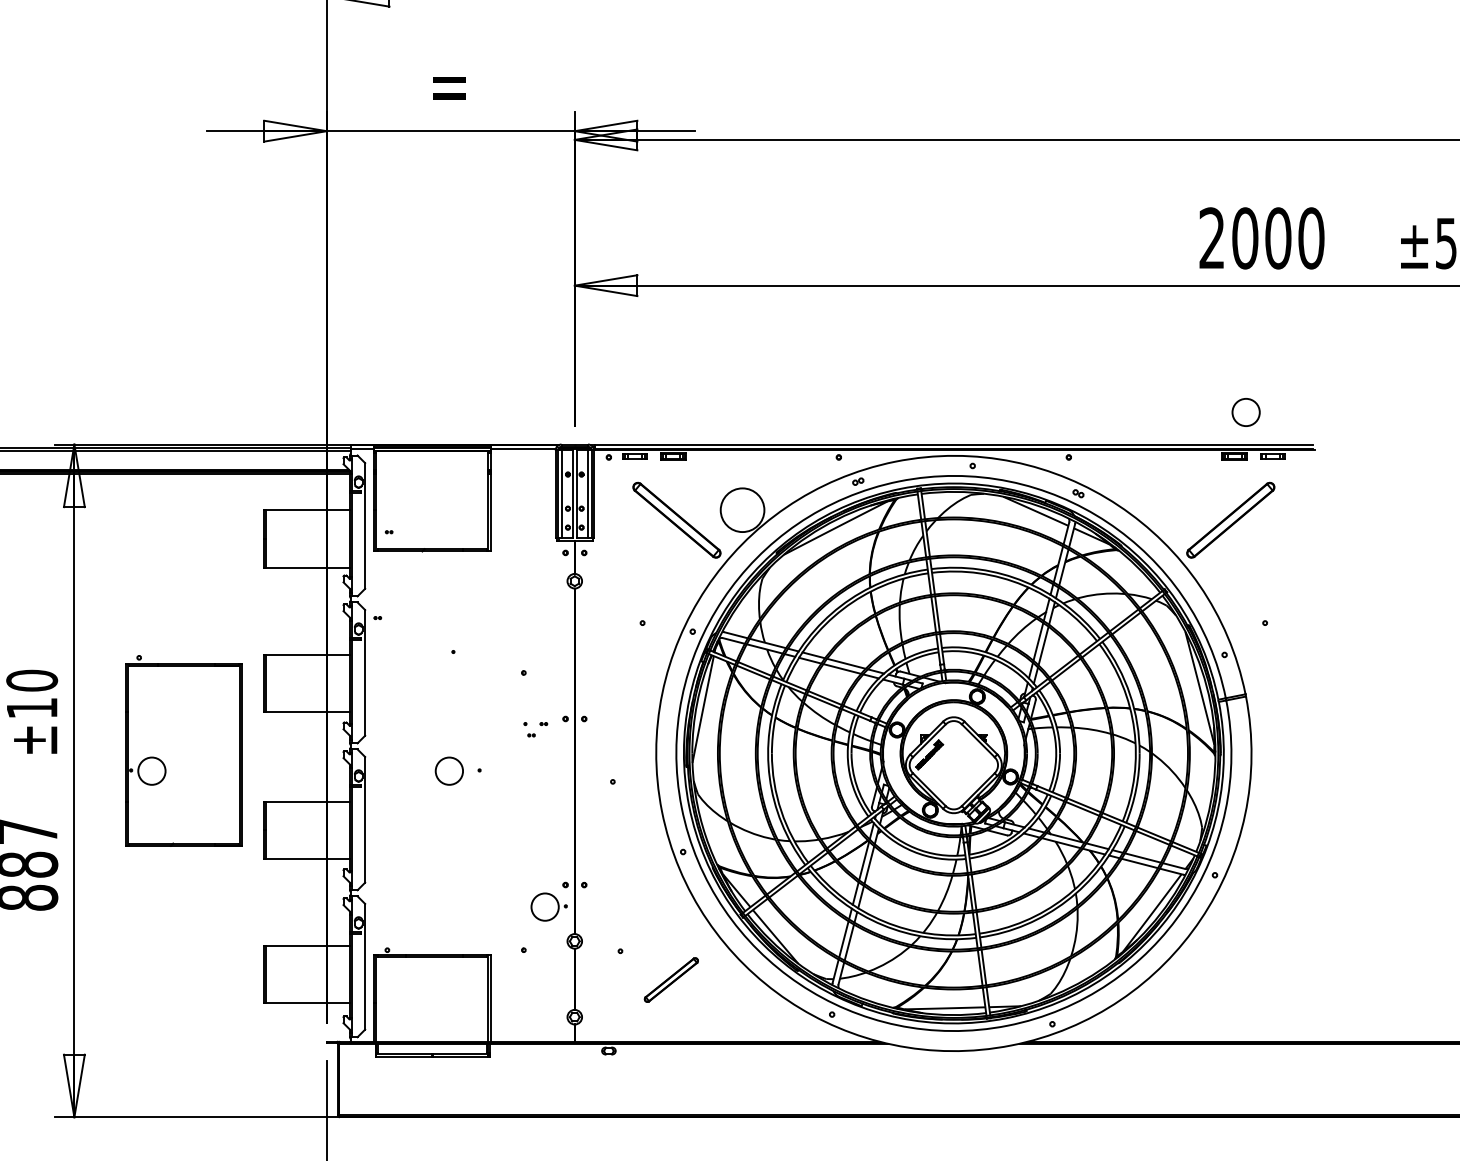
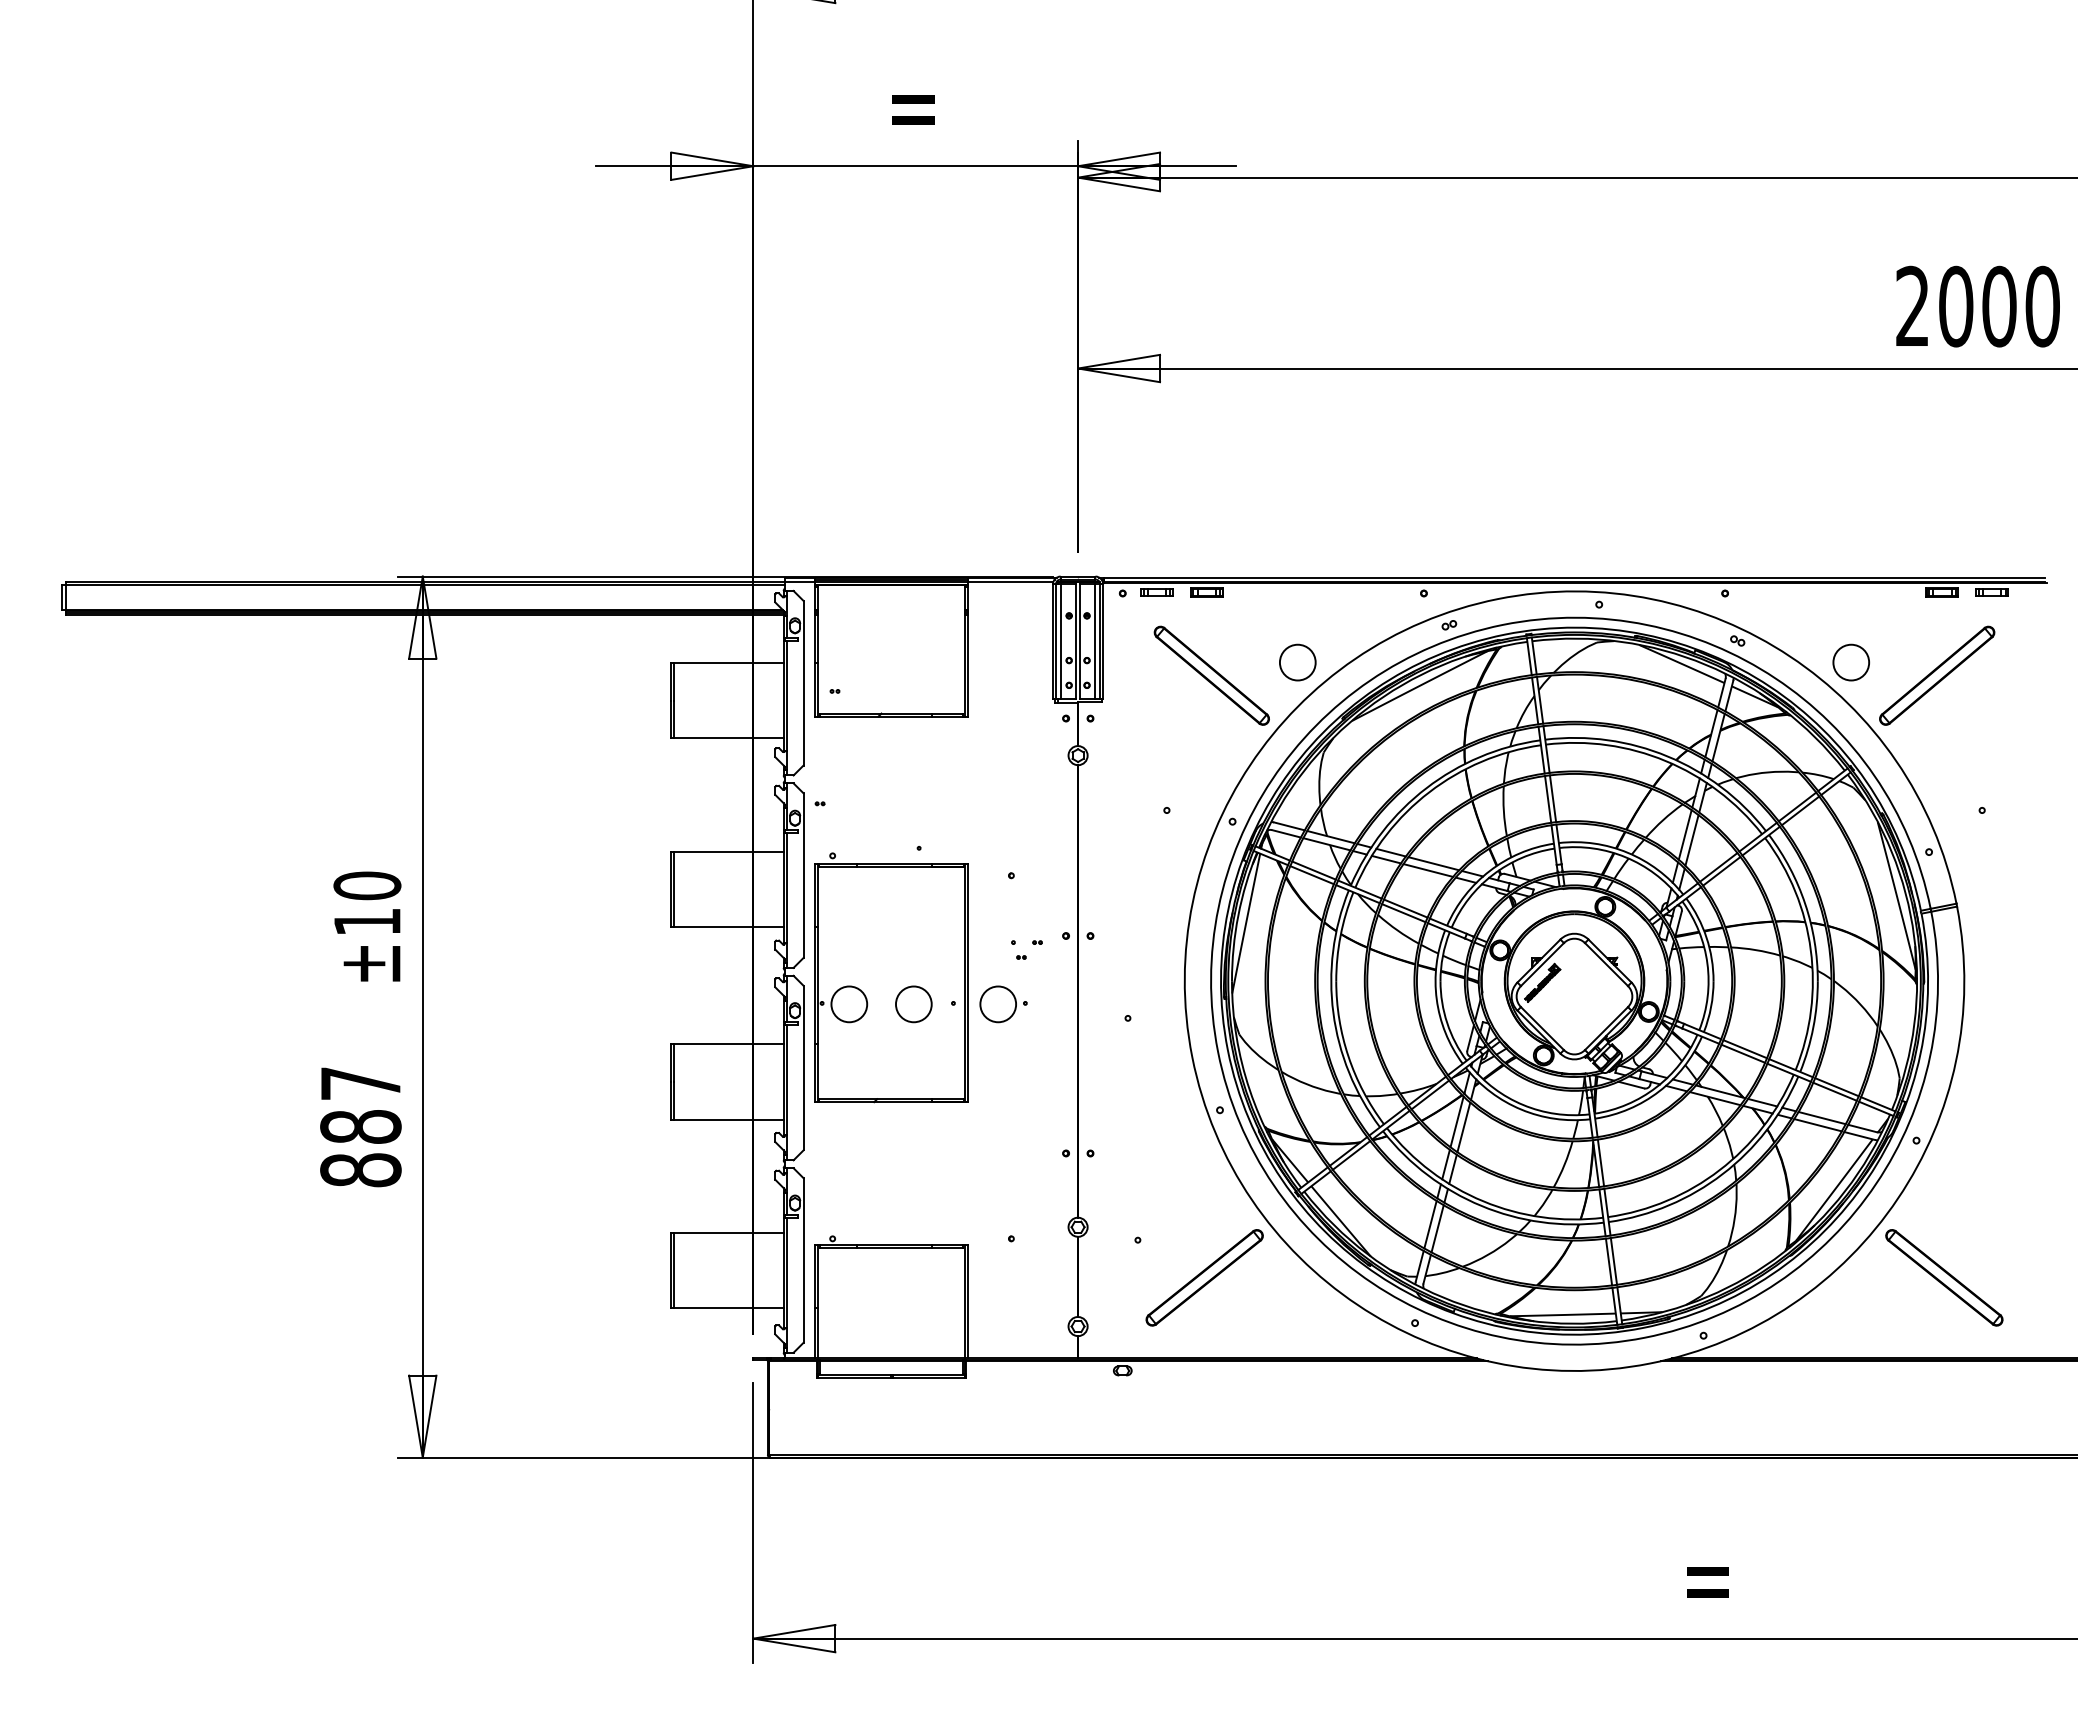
circle: (1245, 412) -> (1850, 662), moved
circle: (742, 510) -> (1297, 662), size x0.62
part: (184, 750) -> (891, 977), moved
part: (549, 907) -> (1003, 1004), moved
part: (671, 979) -> (1204, 1277), size x1.67
part: (1236, 979) -> (1944, 1277), added

